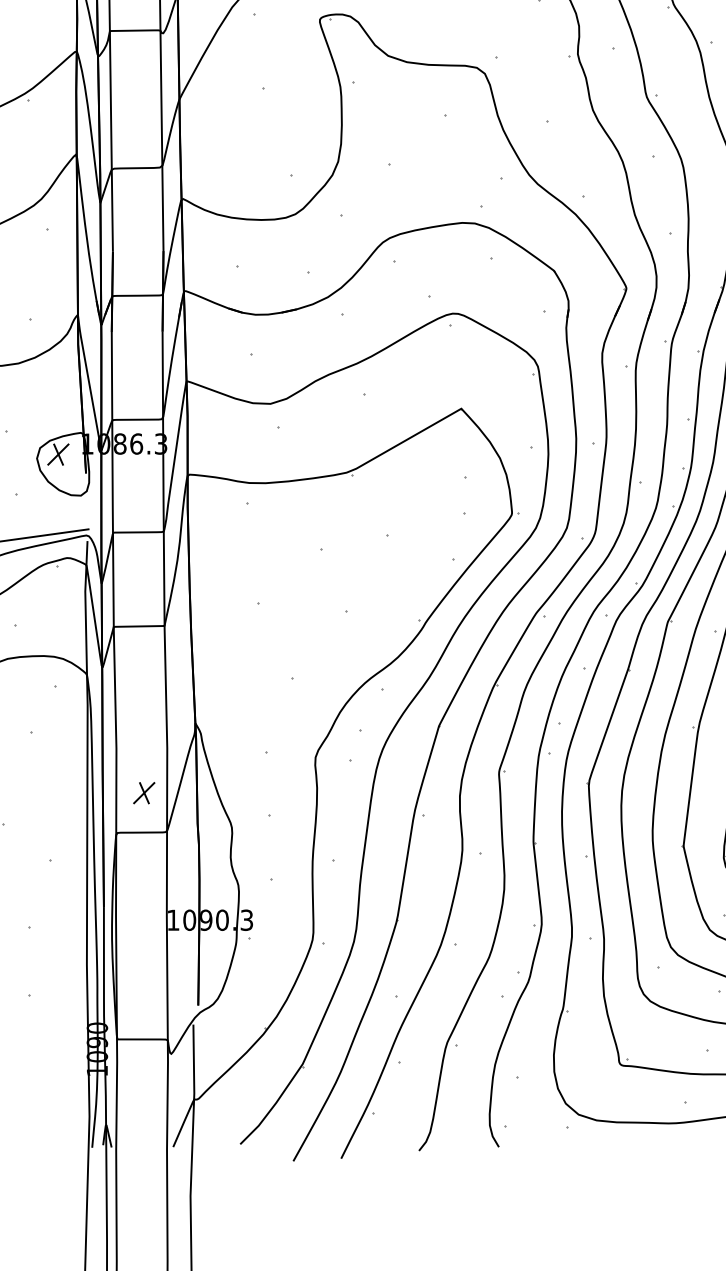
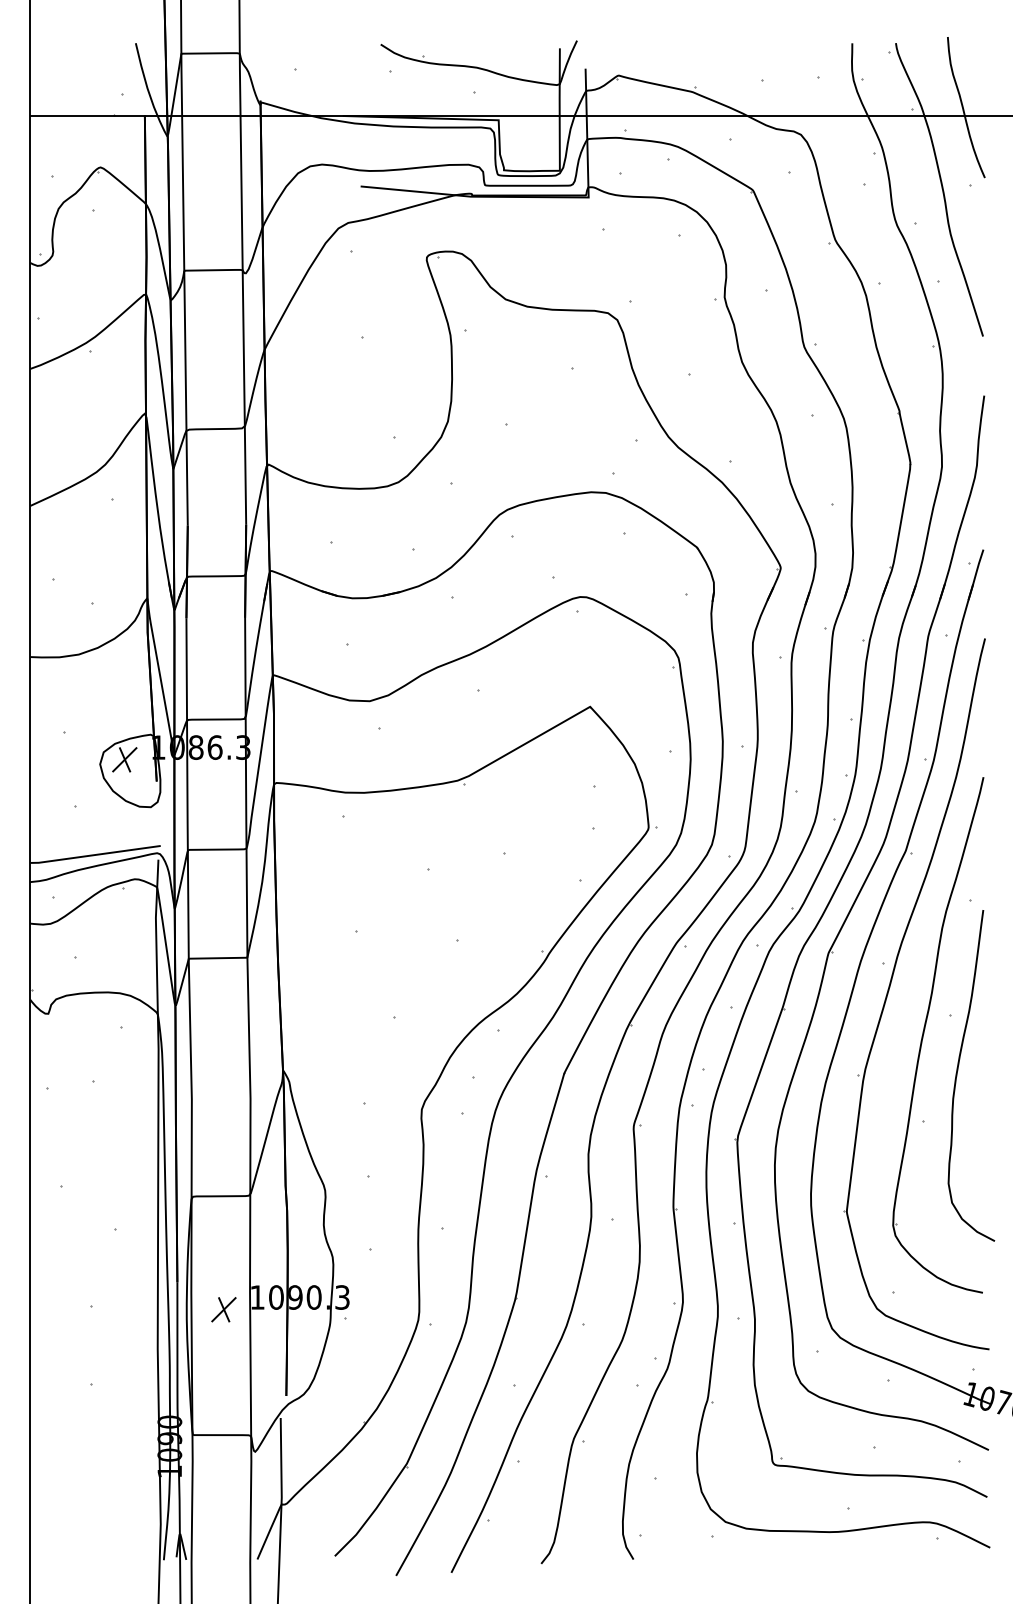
part: (143, 792) -> (223, 1309), moved

